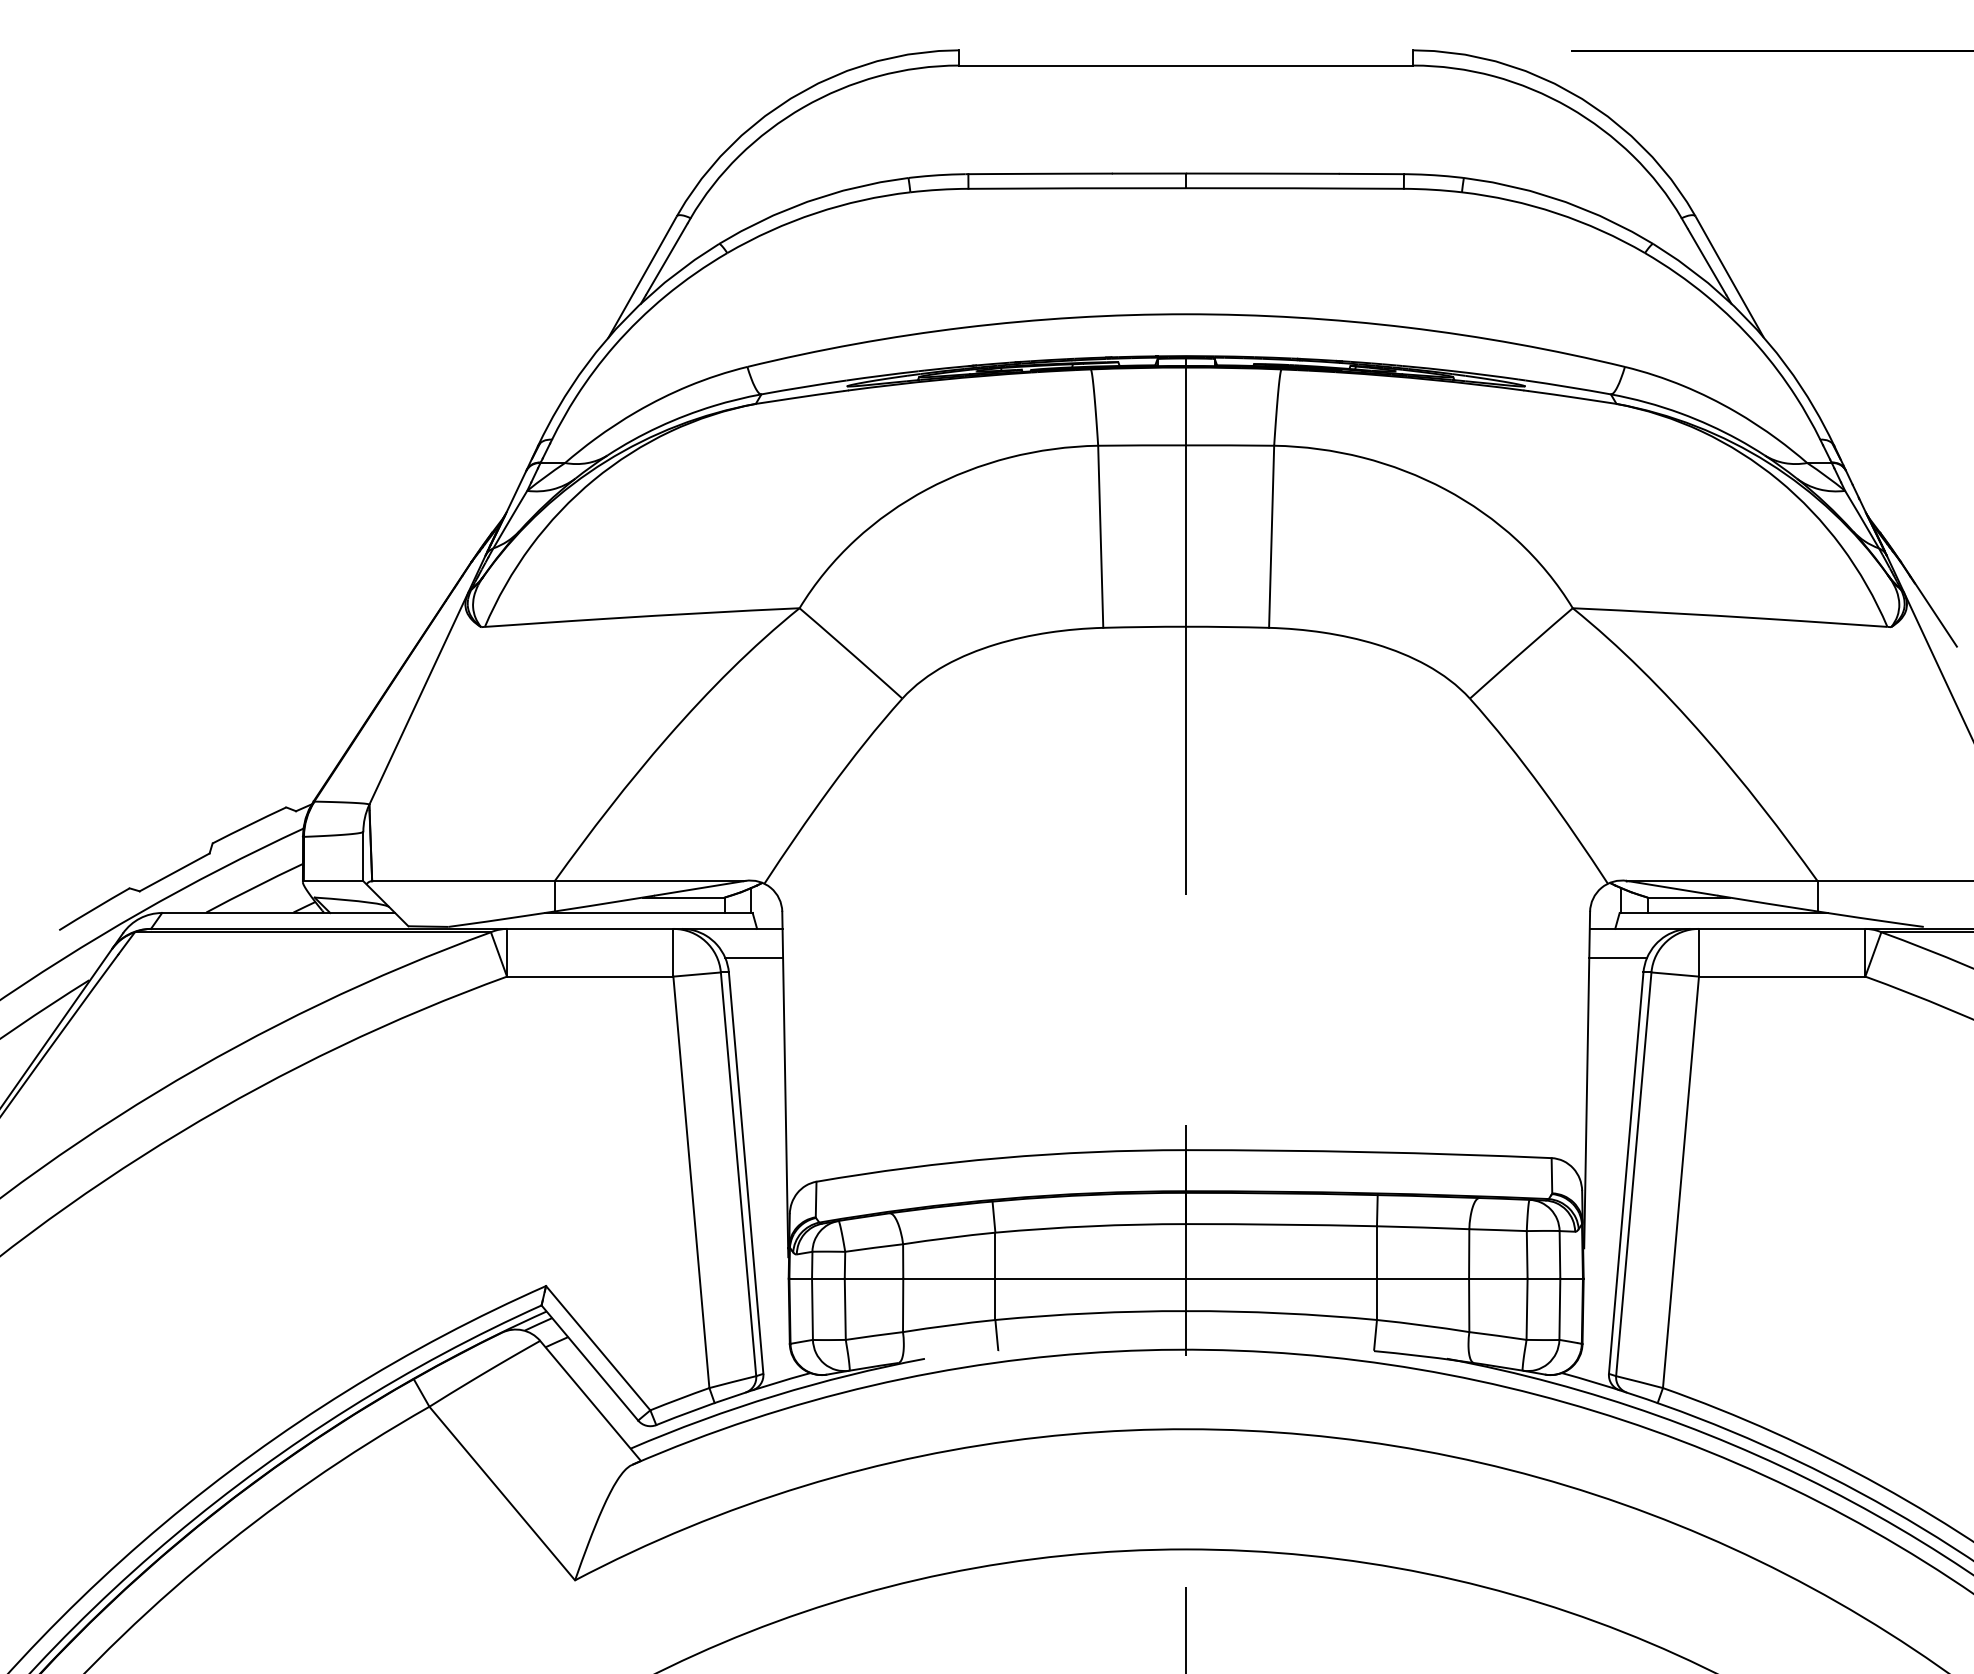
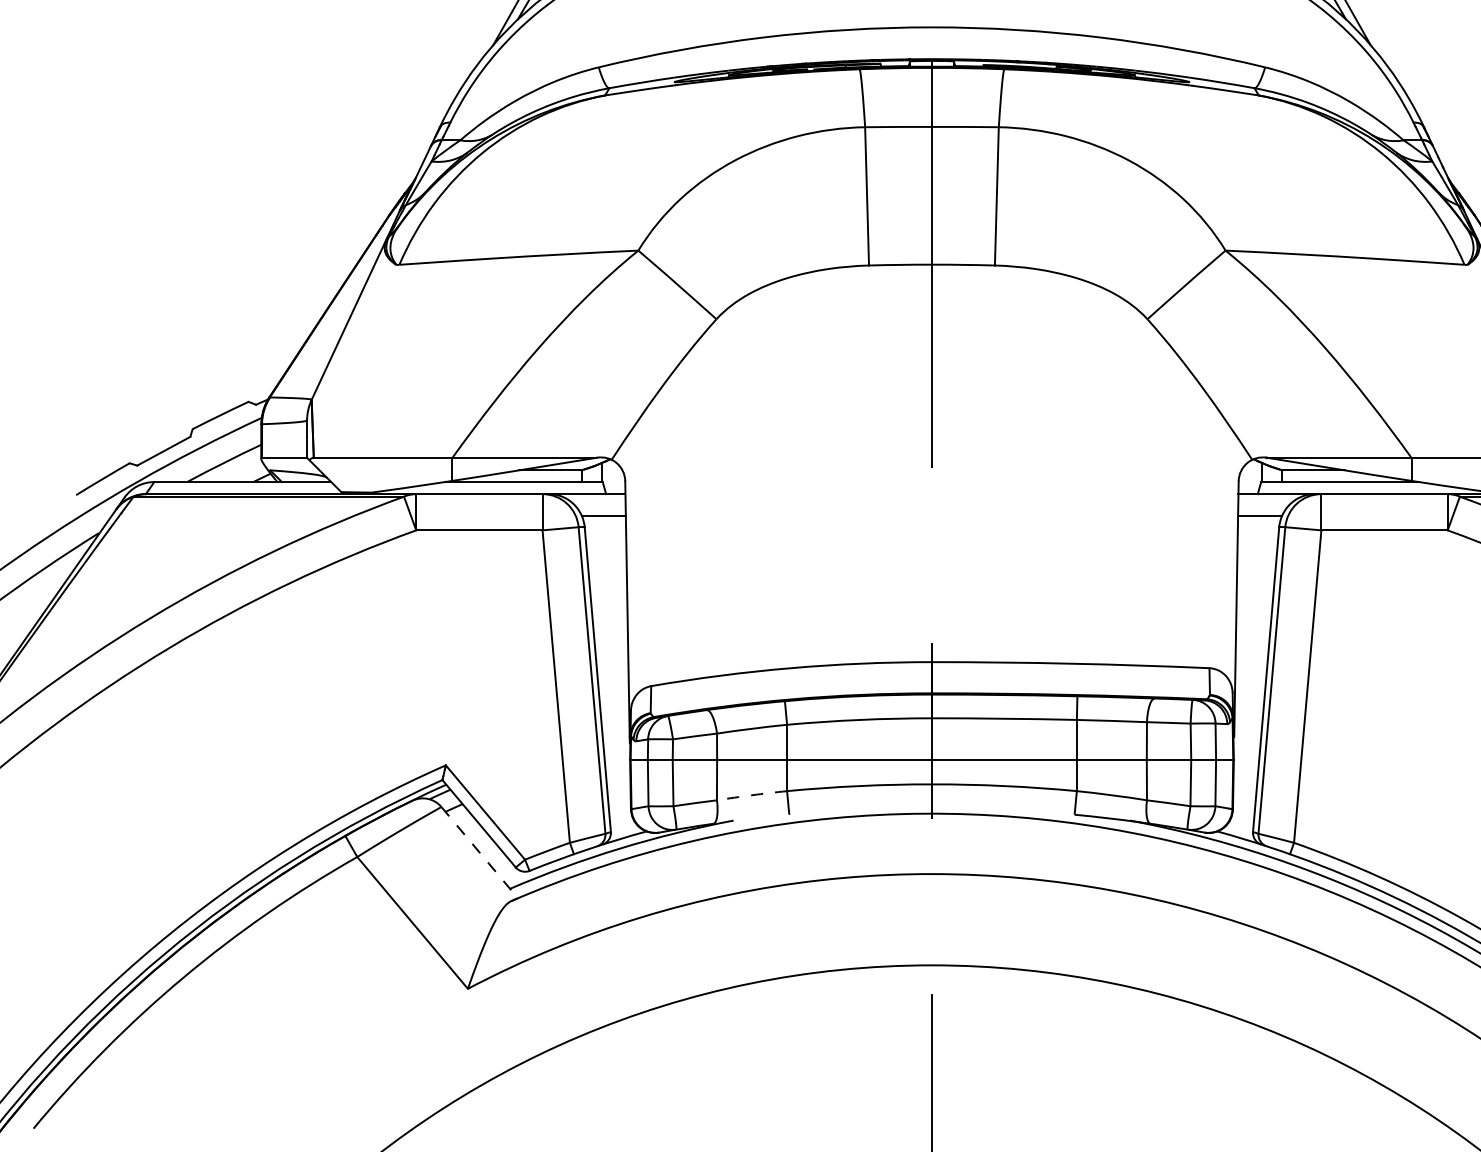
arc: (949, 1325) -> (752, 795), solid -> dashed
line: (590, 1401) -> (479, 853), solid -> dashed

